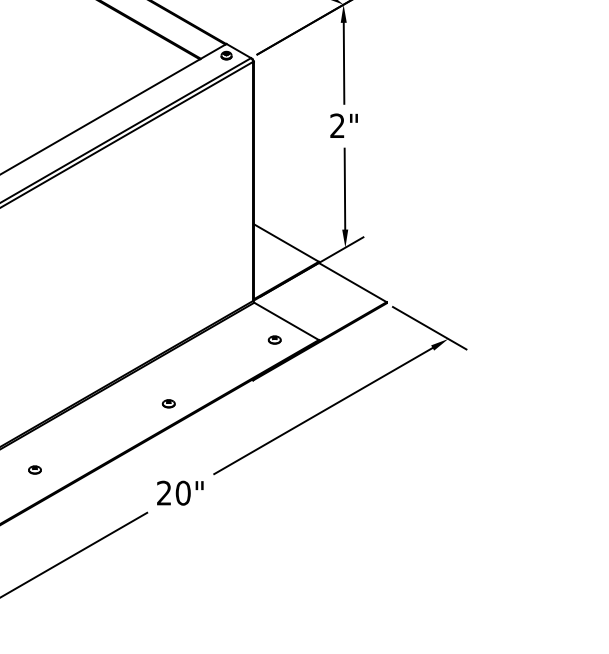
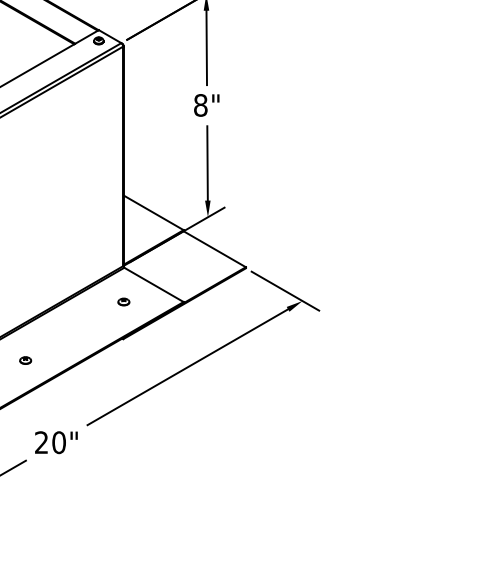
text: (337, 125) -> (200, 105), 2" -> 8"
part: (274, 339) -> (123, 301), moved
part: (168, 403) -> (25, 360), moved

